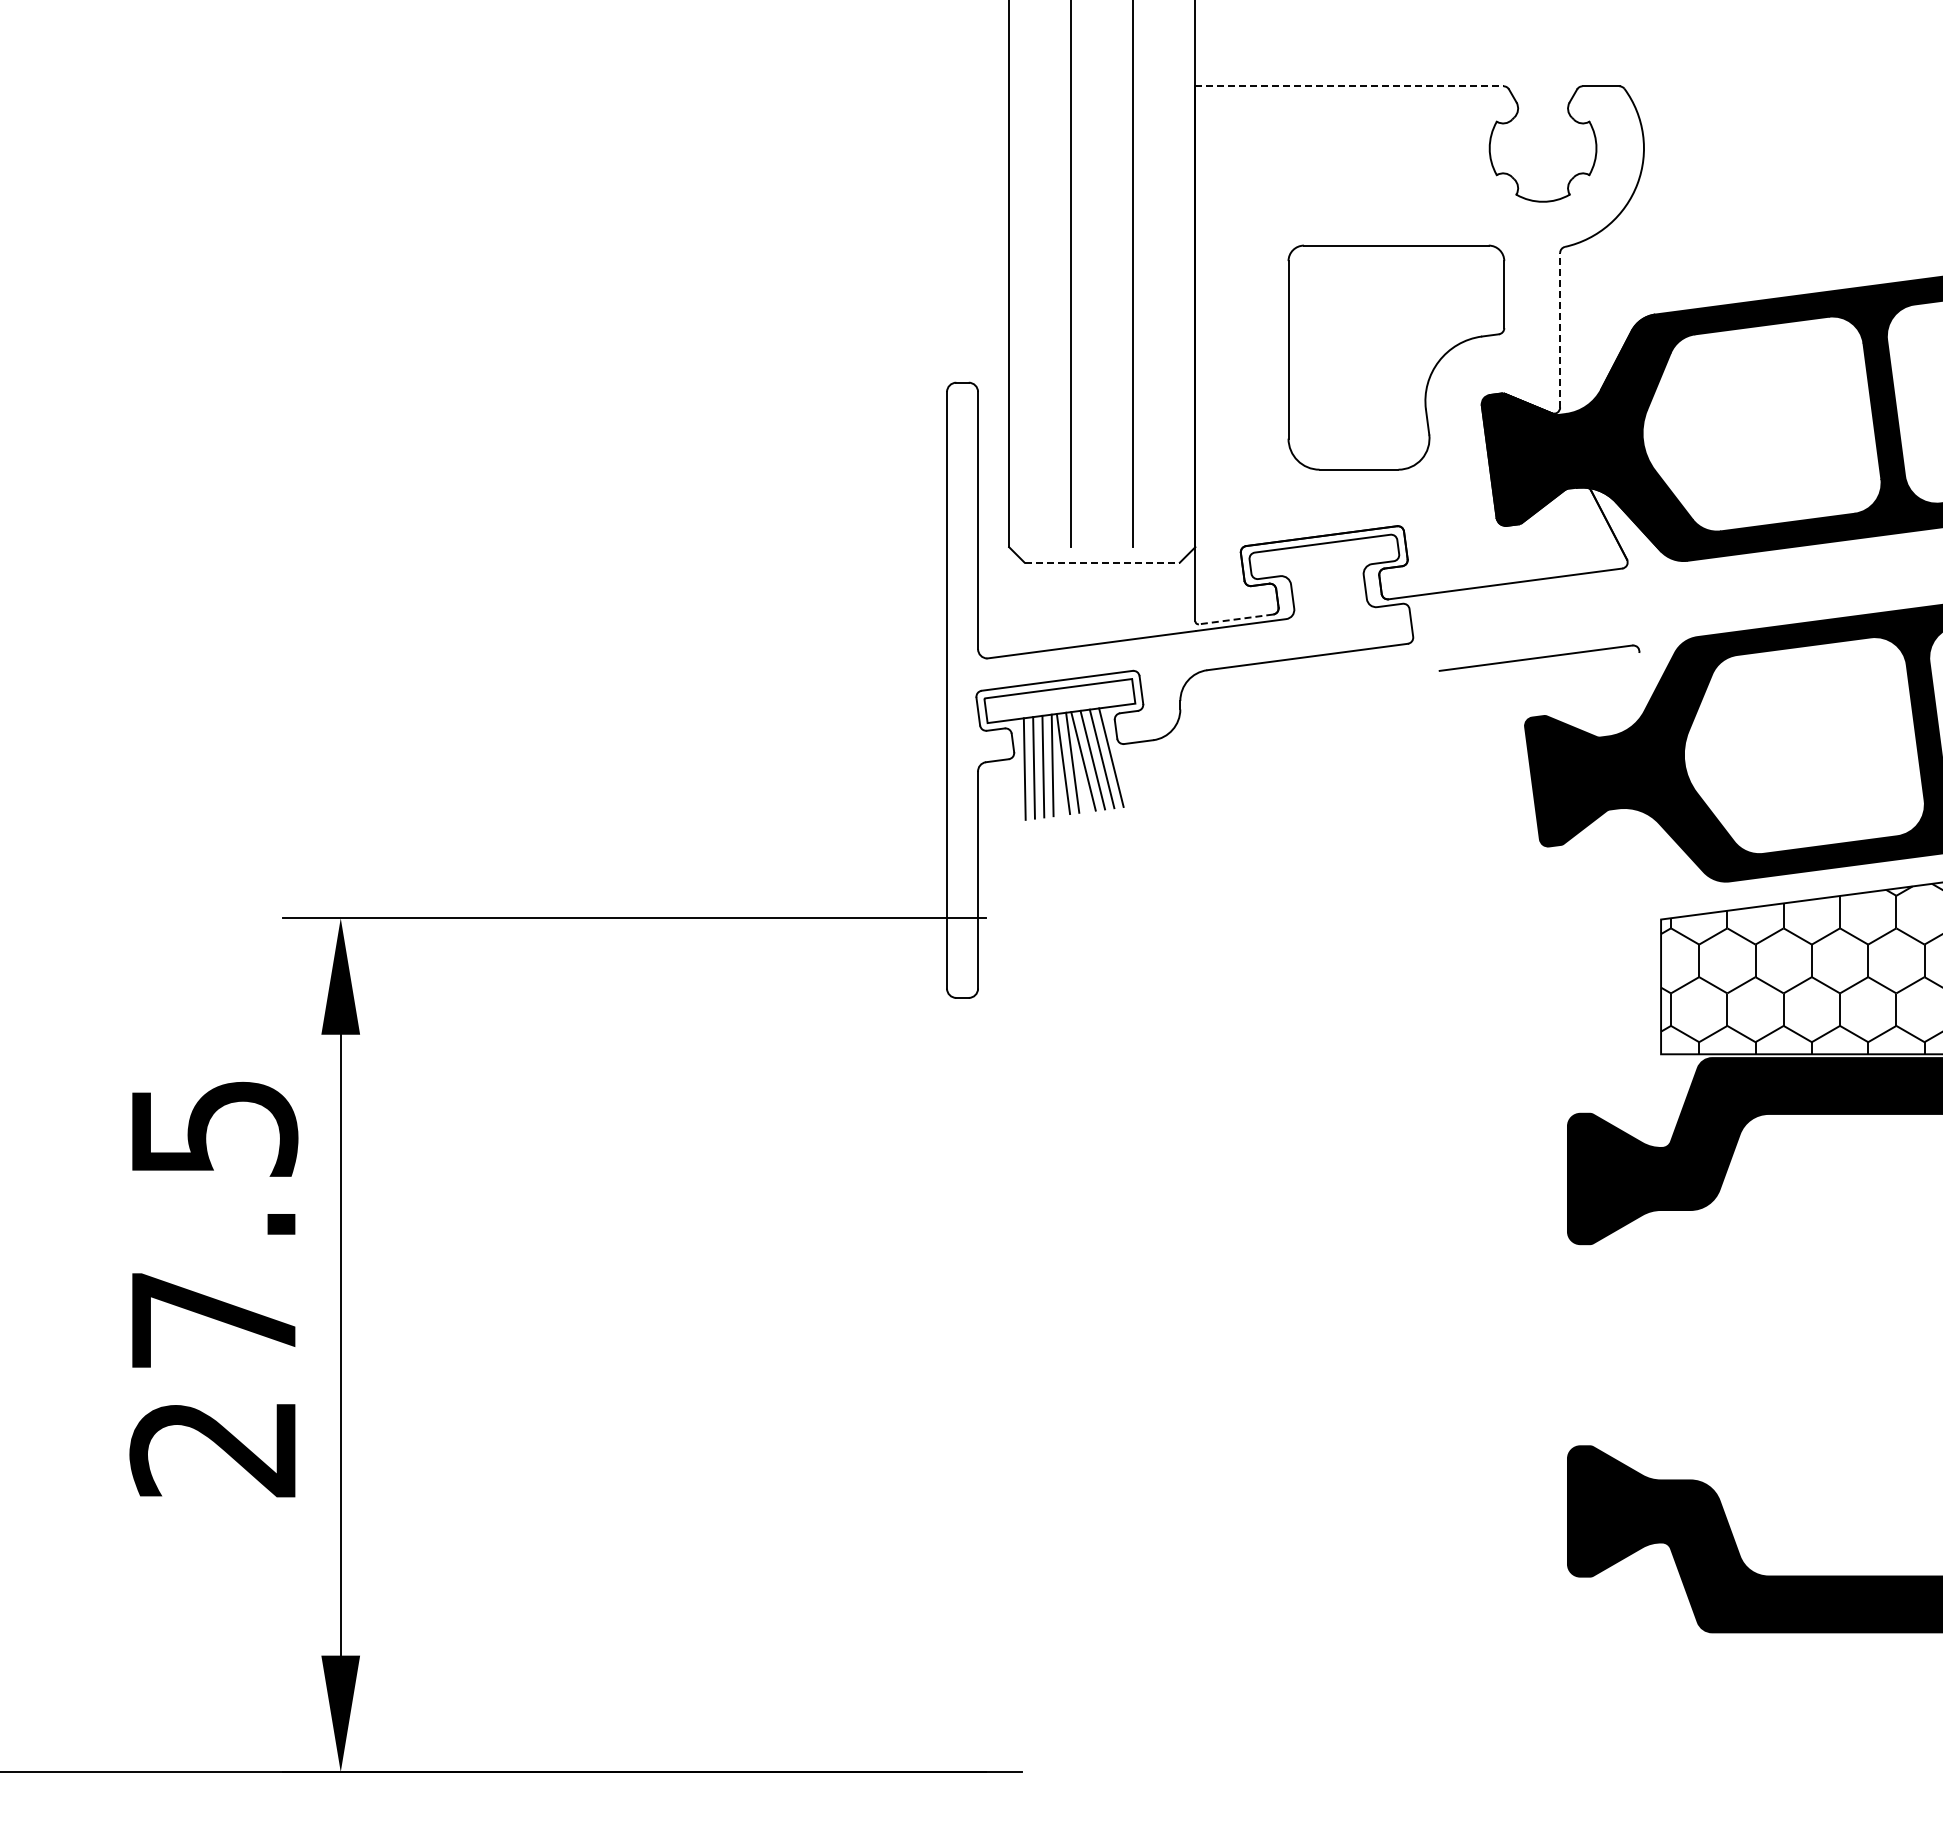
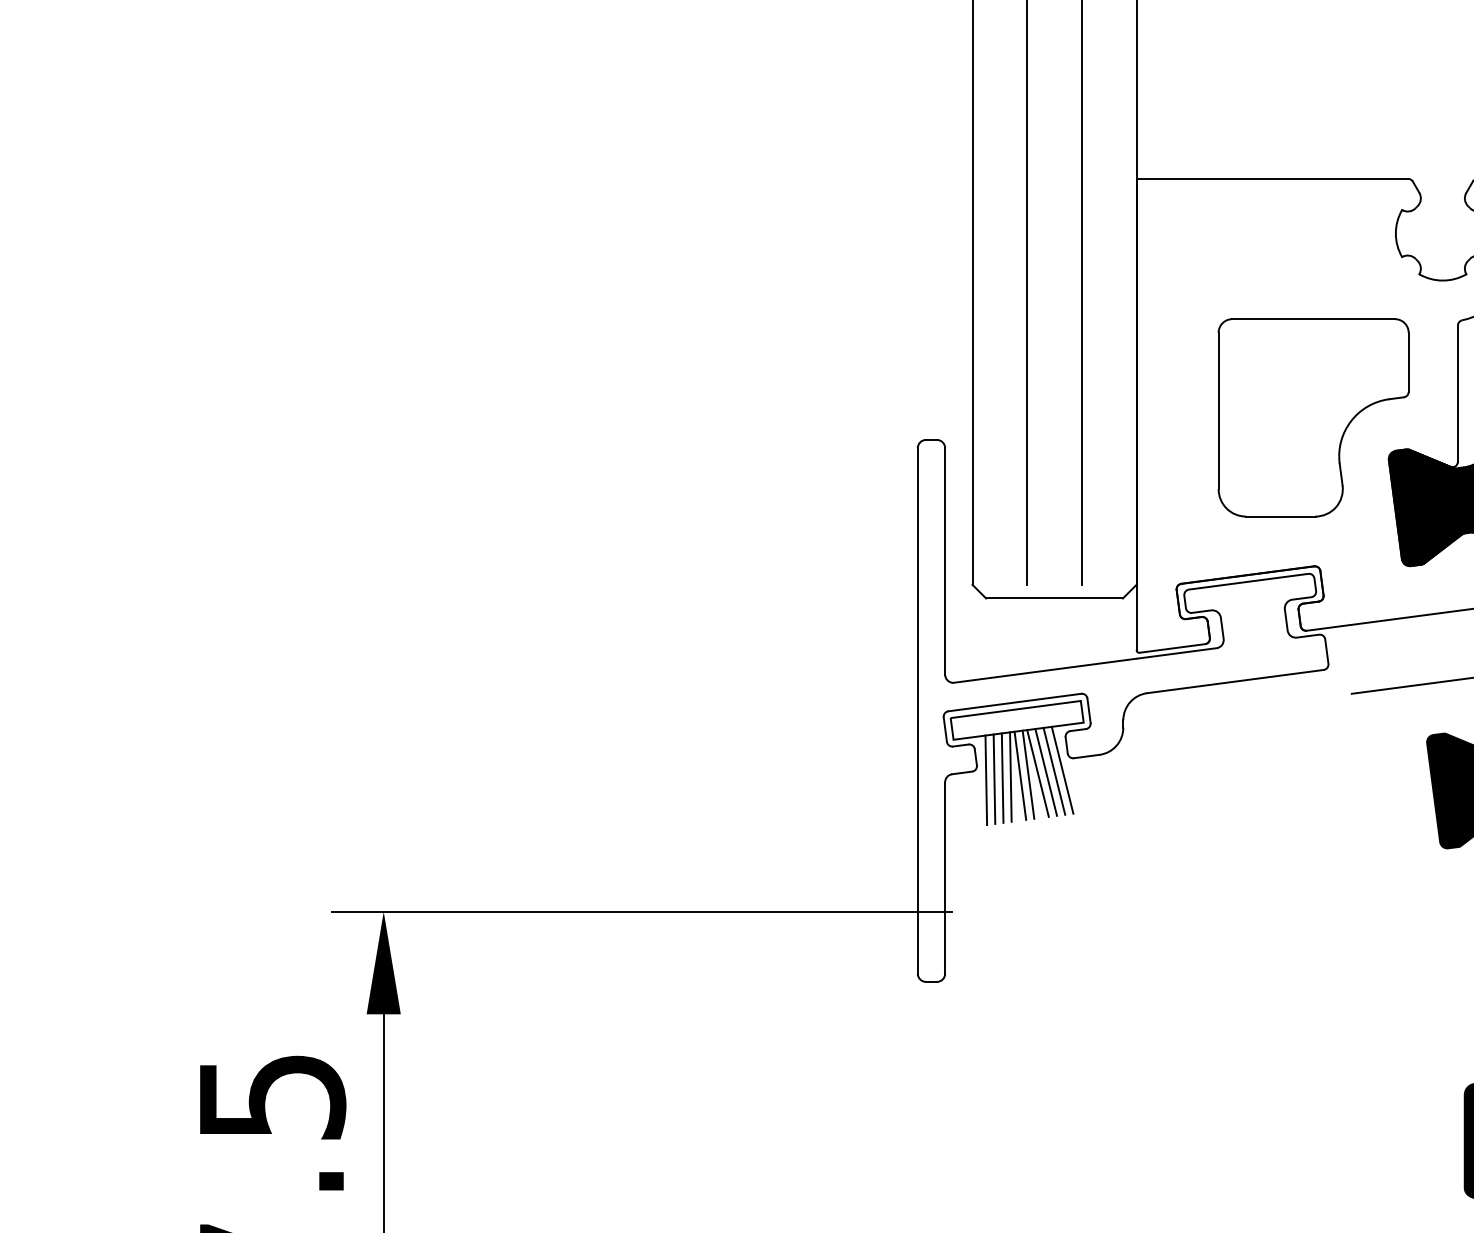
line: (1350, 86) -> (1273, 179), dashed -> solid
line: (1560, 329) -> (1458, 393), dashed -> solid
line: (1102, 562) -> (1054, 598), dashed -> solid
line: (1236, 619) -> (1172, 648), dashed -> solid

